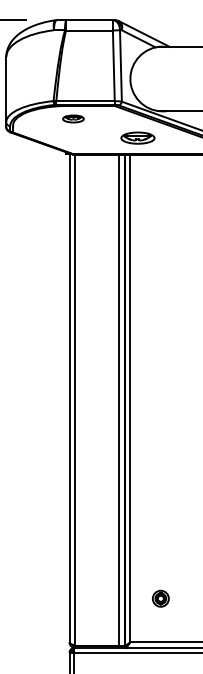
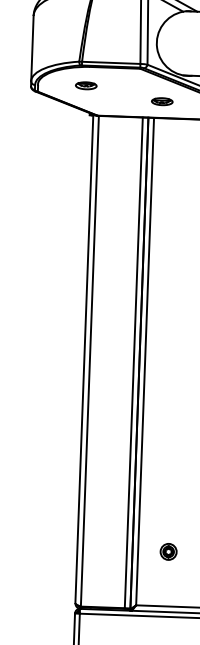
part: (73, 118) -> (86, 85), moved
part: (137, 137) -> (161, 101), size x0.62
part: (160, 598) -> (168, 551), moved

